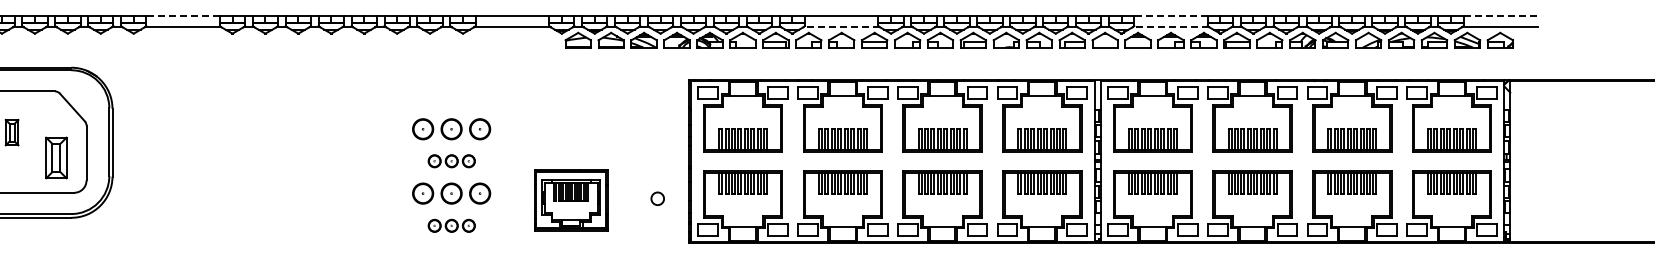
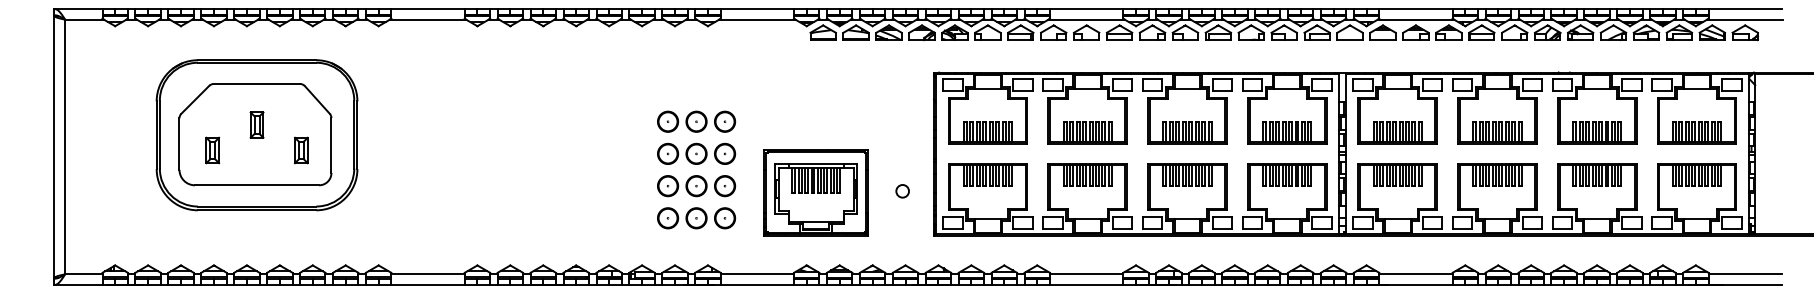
line: (183, 16) -> (428, 8), dashed -> solid
line: (1170, 16) -> (1415, 8), dashed -> solid
line: (1500, 16) -> (1745, 8), dashed -> solid
line: (841, 27) -> (1086, 19), dashed -> solid
line: (1170, 27) -> (1415, 19), dashed -> solid
part: (56, 158) -> (301, 150), size x0.62
part: (451, 161) -> (696, 153), size x1.67
part: (570, 200) -> (815, 192), size x1.43
part: (451, 226) -> (696, 218), size x1.67

